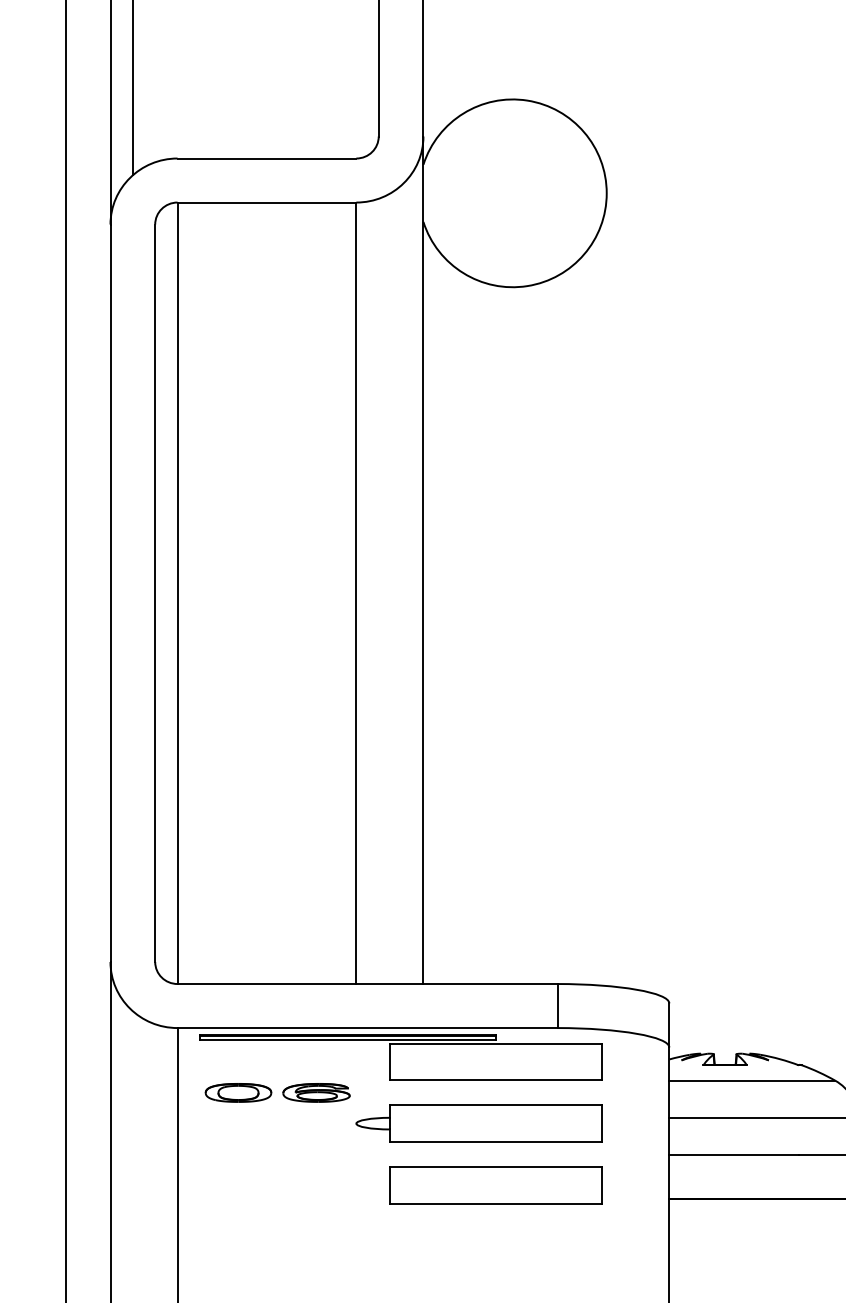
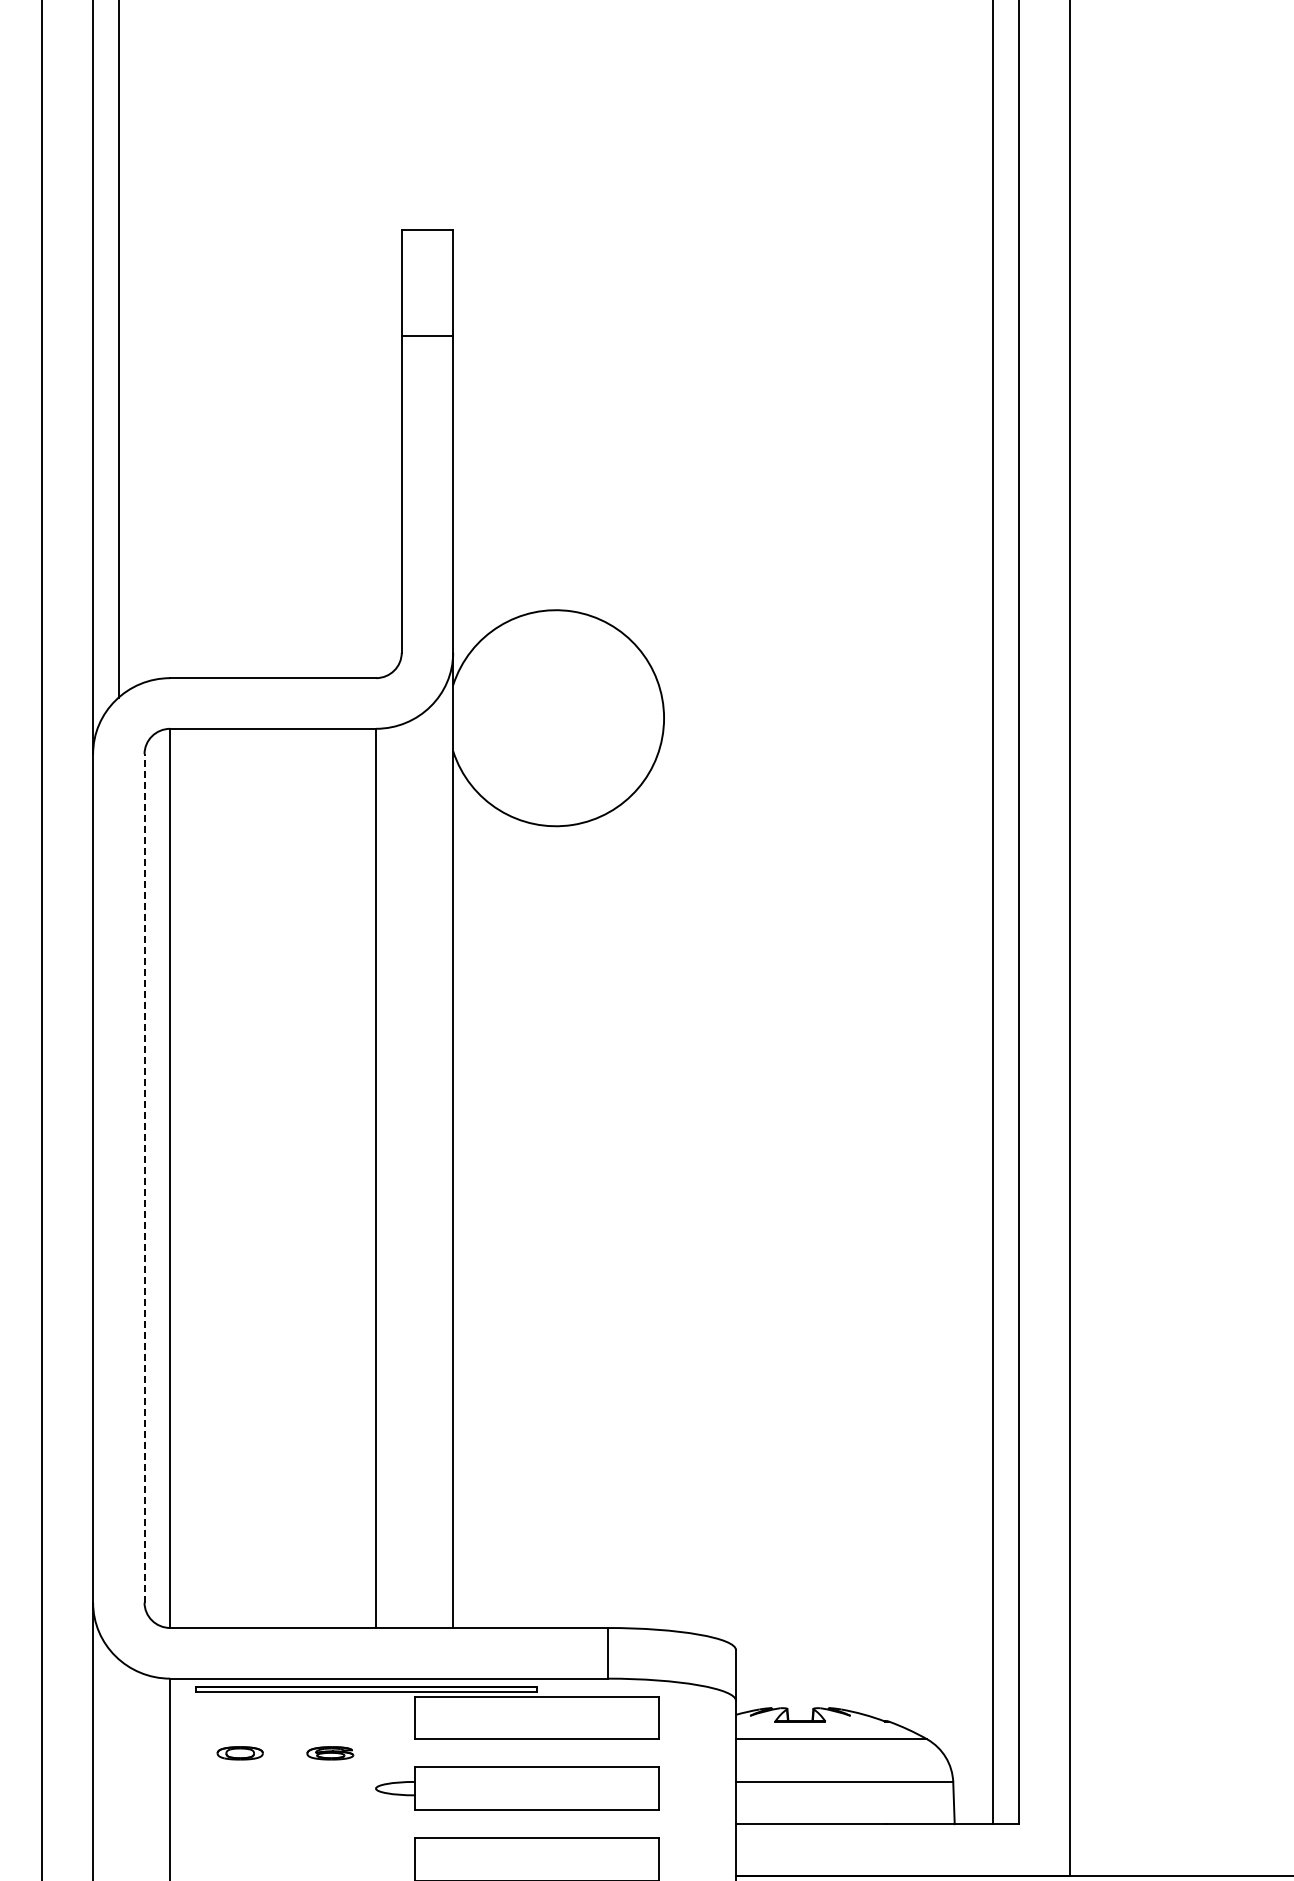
line: (155, 592) -> (144, 1177), solid -> dashed
part: (237, 1093) -> (239, 1753), size x0.6
part: (316, 1093) -> (330, 1753), size x0.6

